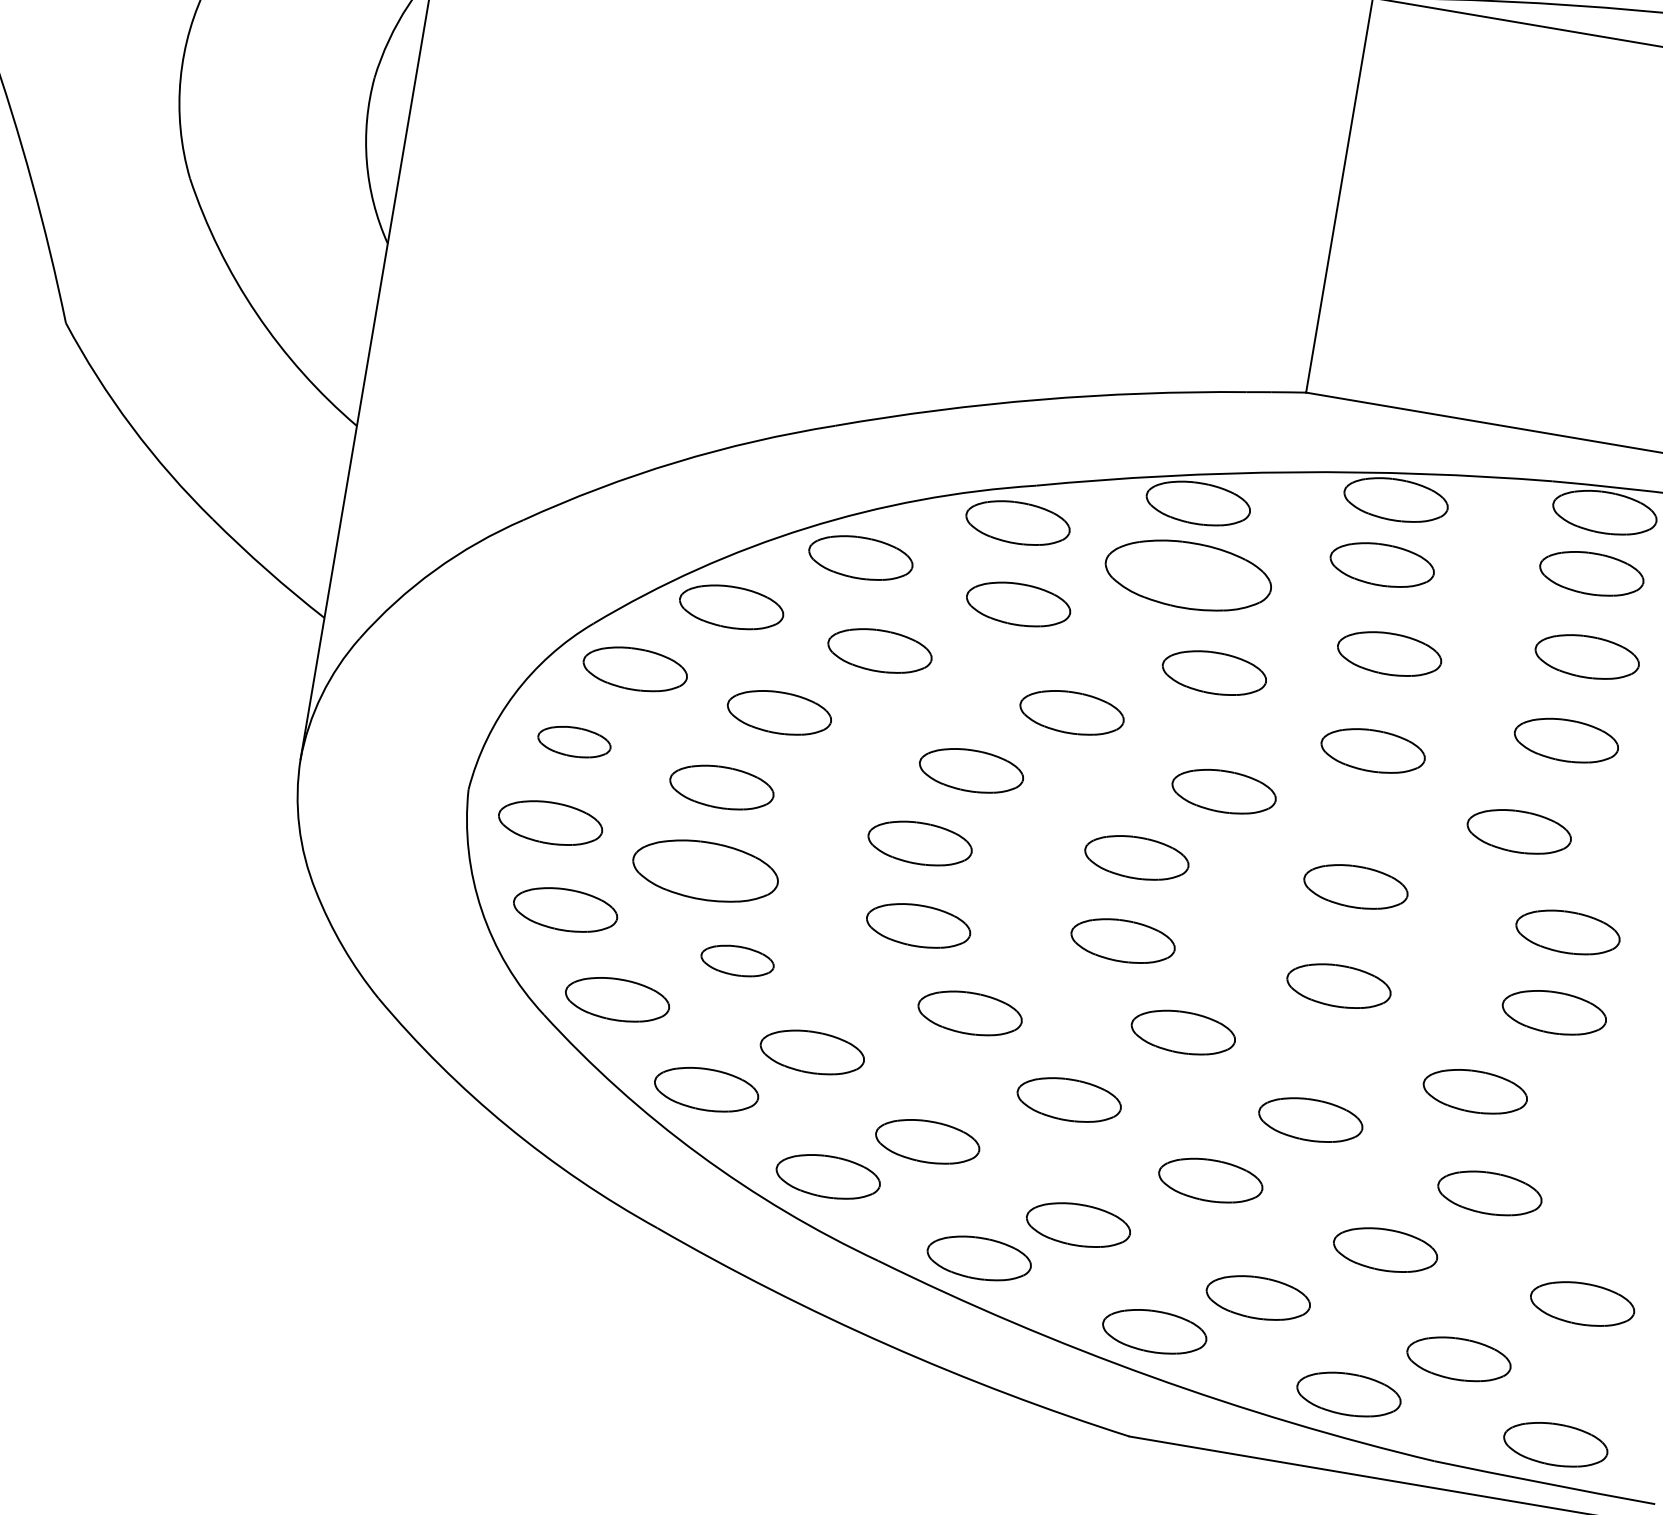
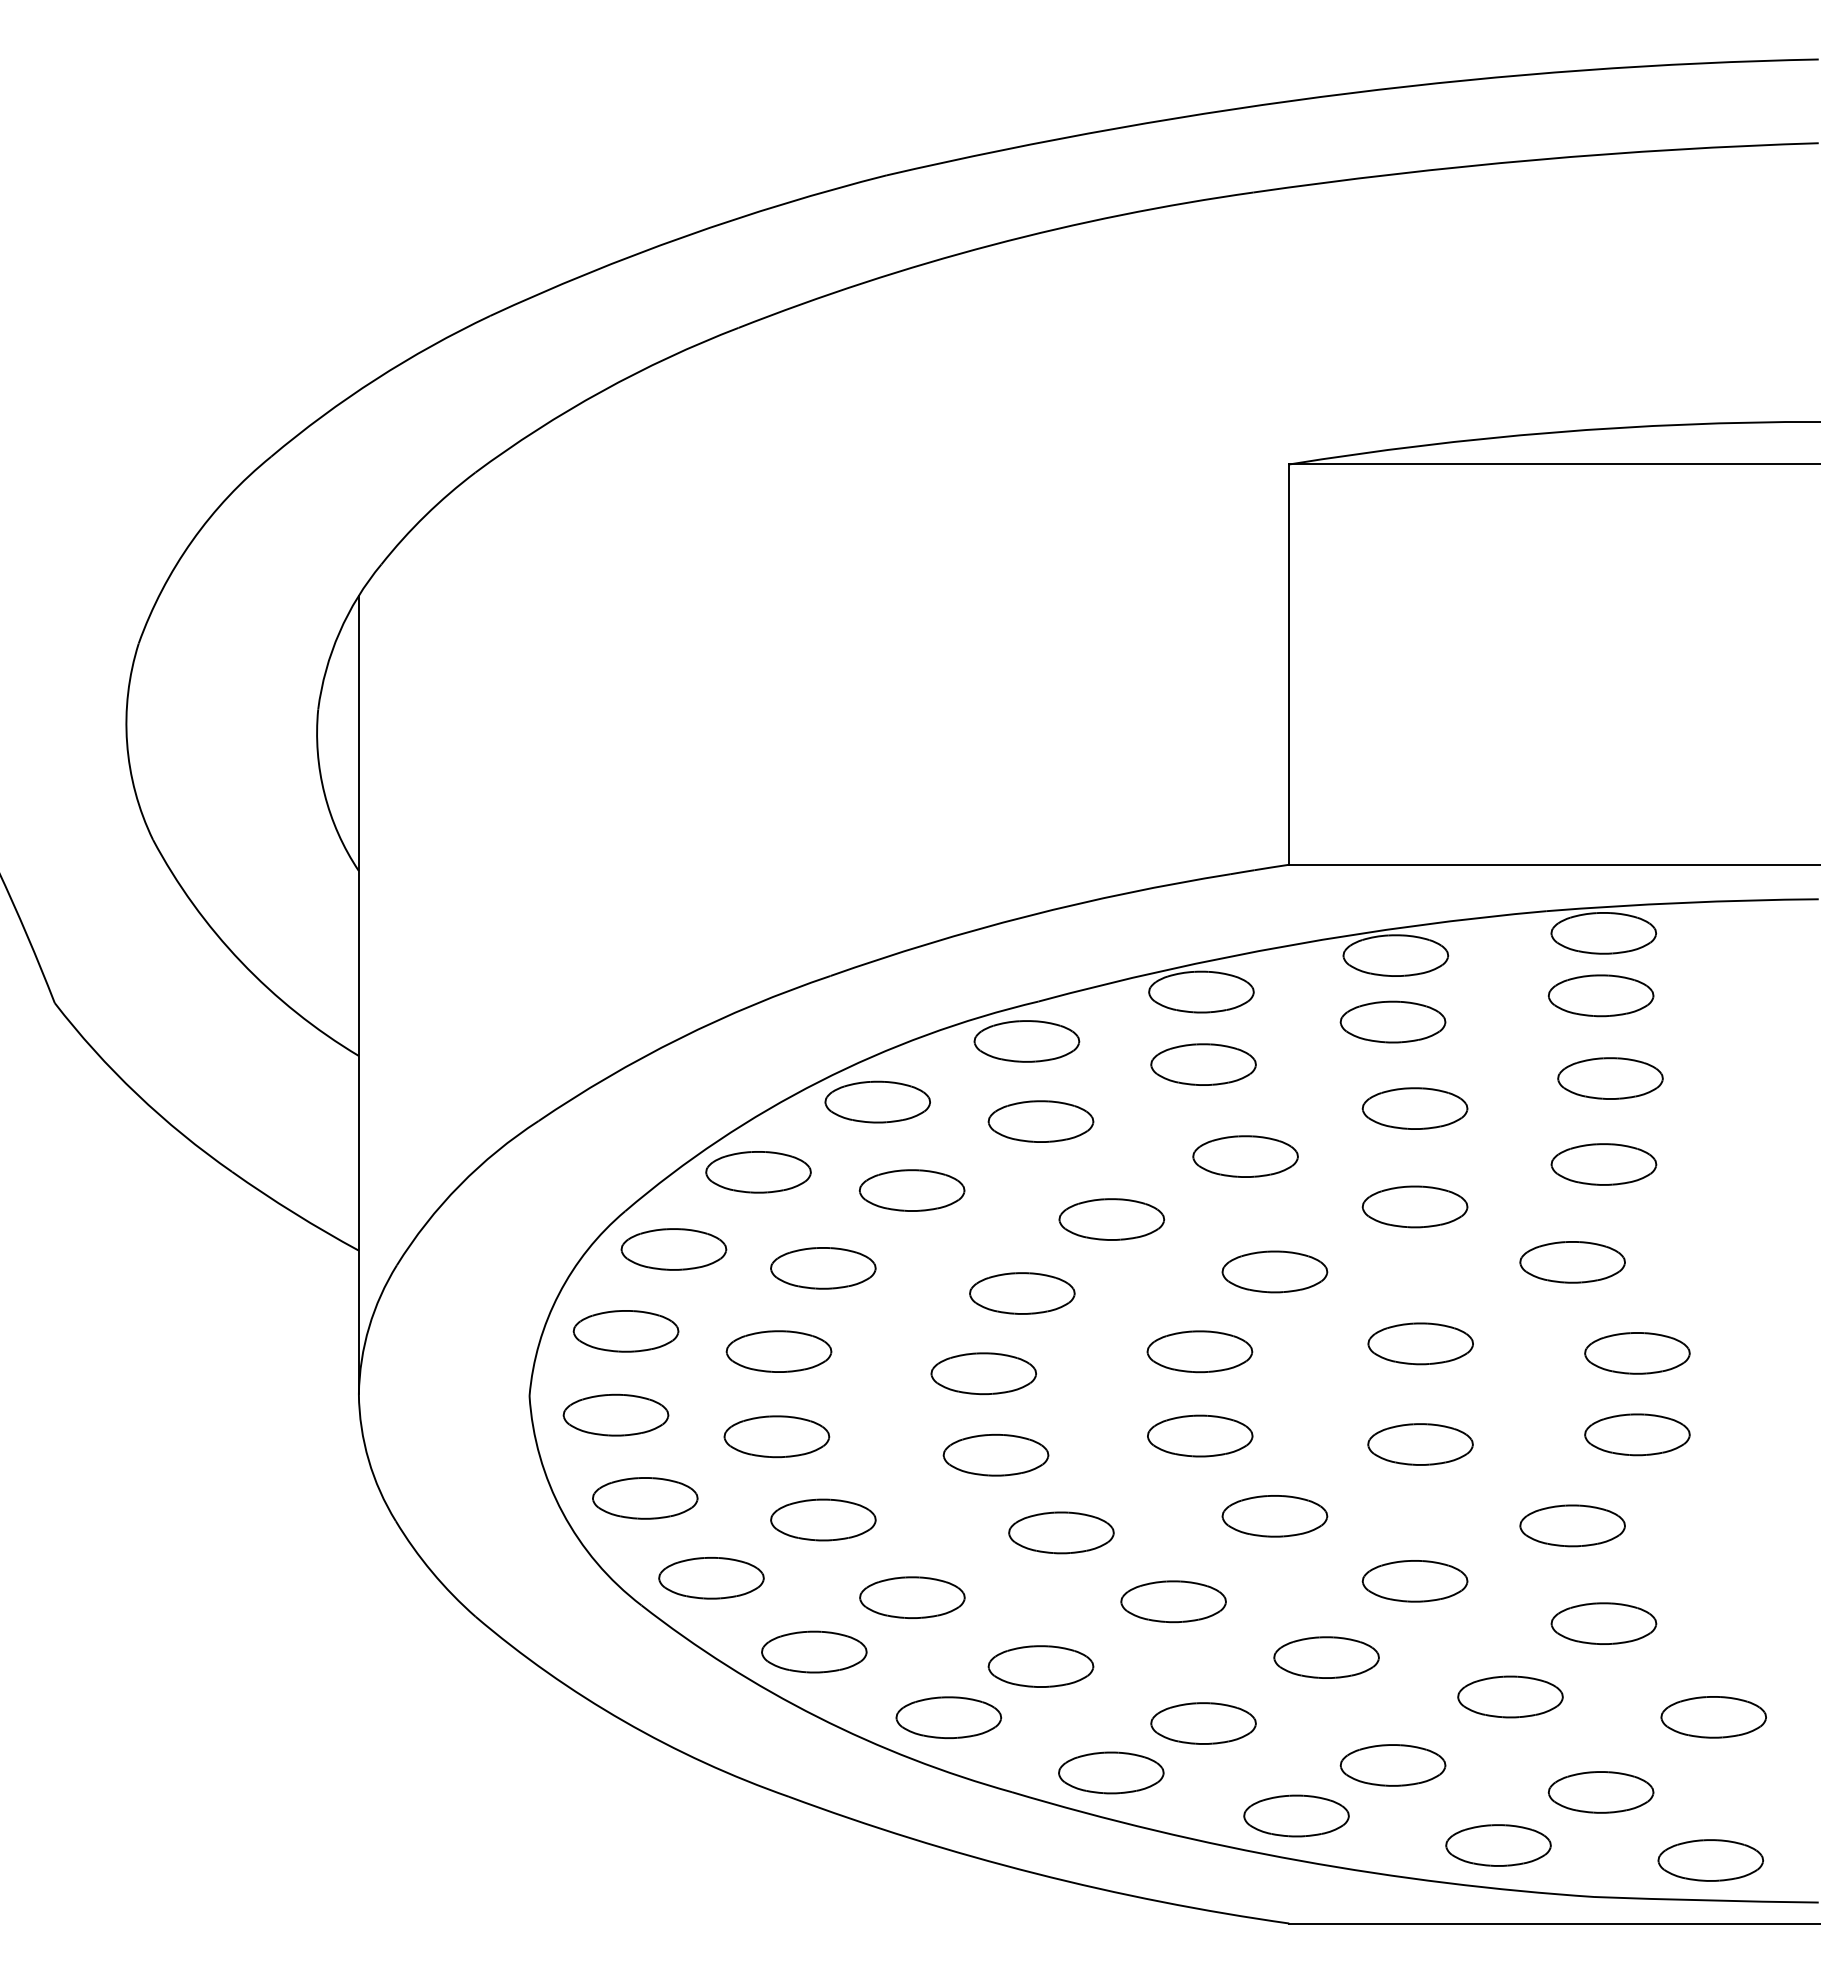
part: (1188, 575) -> (1203, 1064), size x0.62
part: (573, 742) -> (625, 1331), size x1.43
part: (705, 870) -> (776, 1436), size x0.71
part: (737, 960) -> (823, 1519), size x1.43

